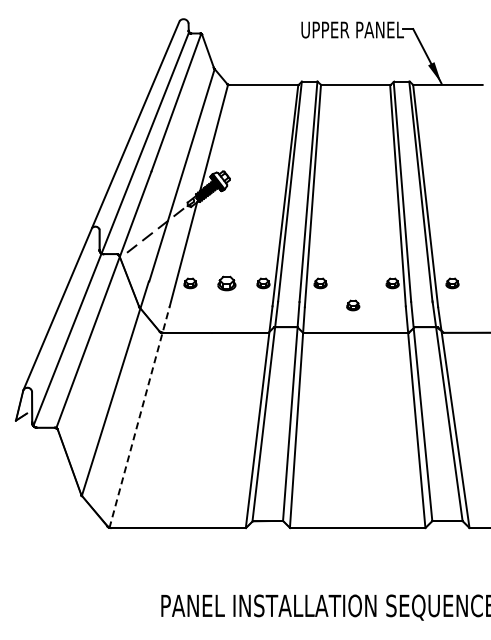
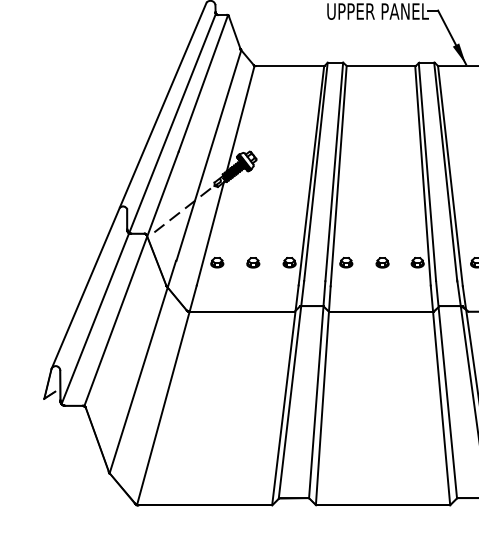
part: (226, 283) -> (253, 262), size x0.71
part: (353, 305) -> (382, 262), moved
line: (139, 416) -> (166, 394), dashed -> solid

